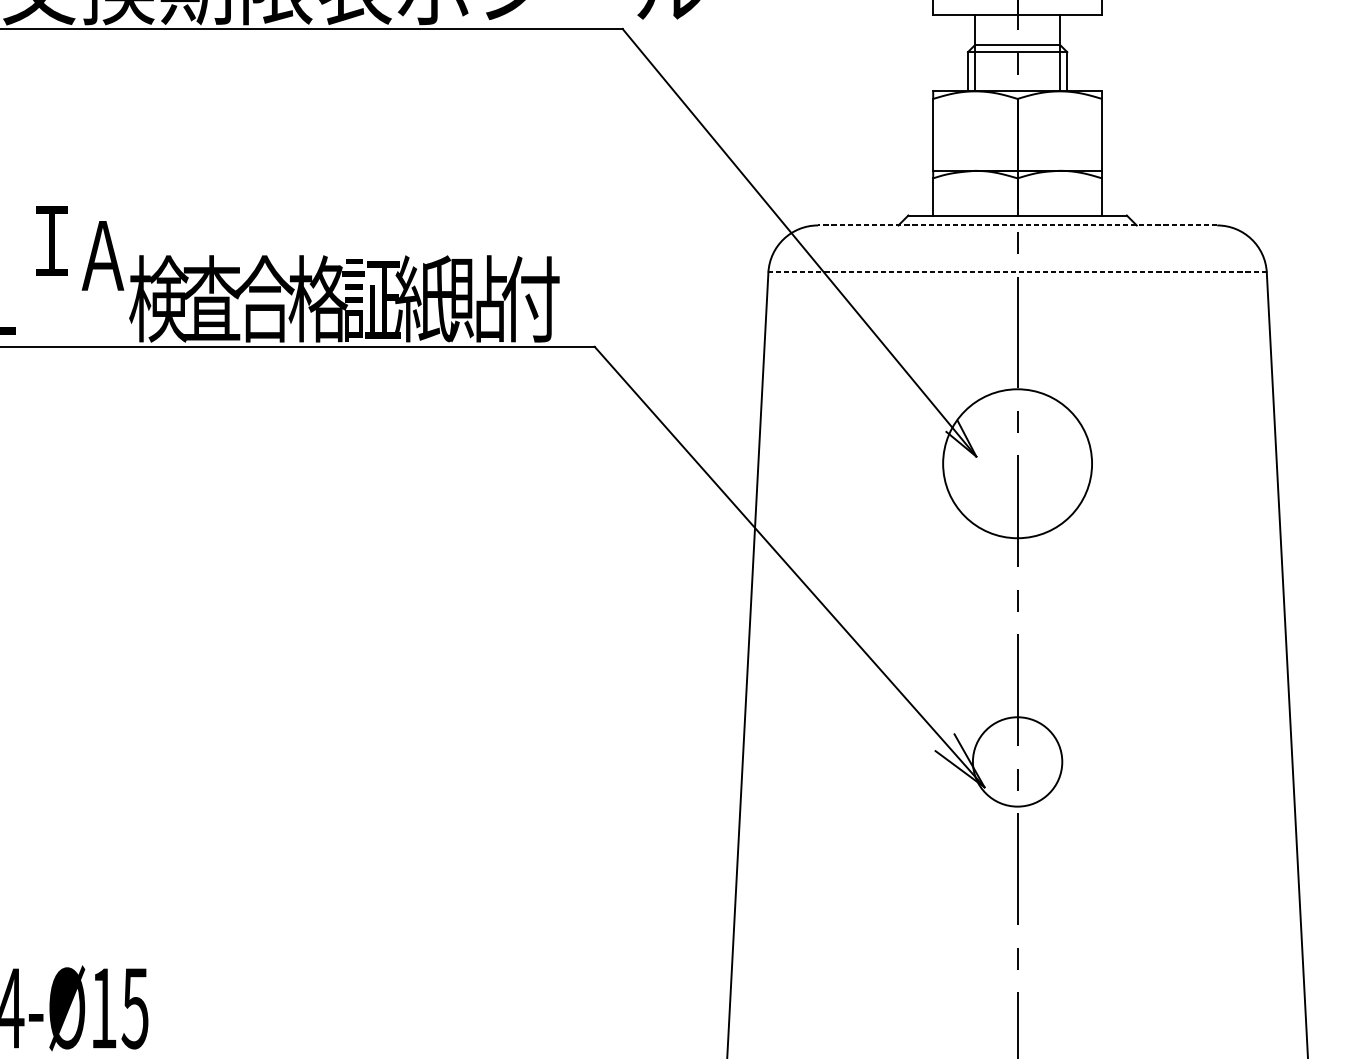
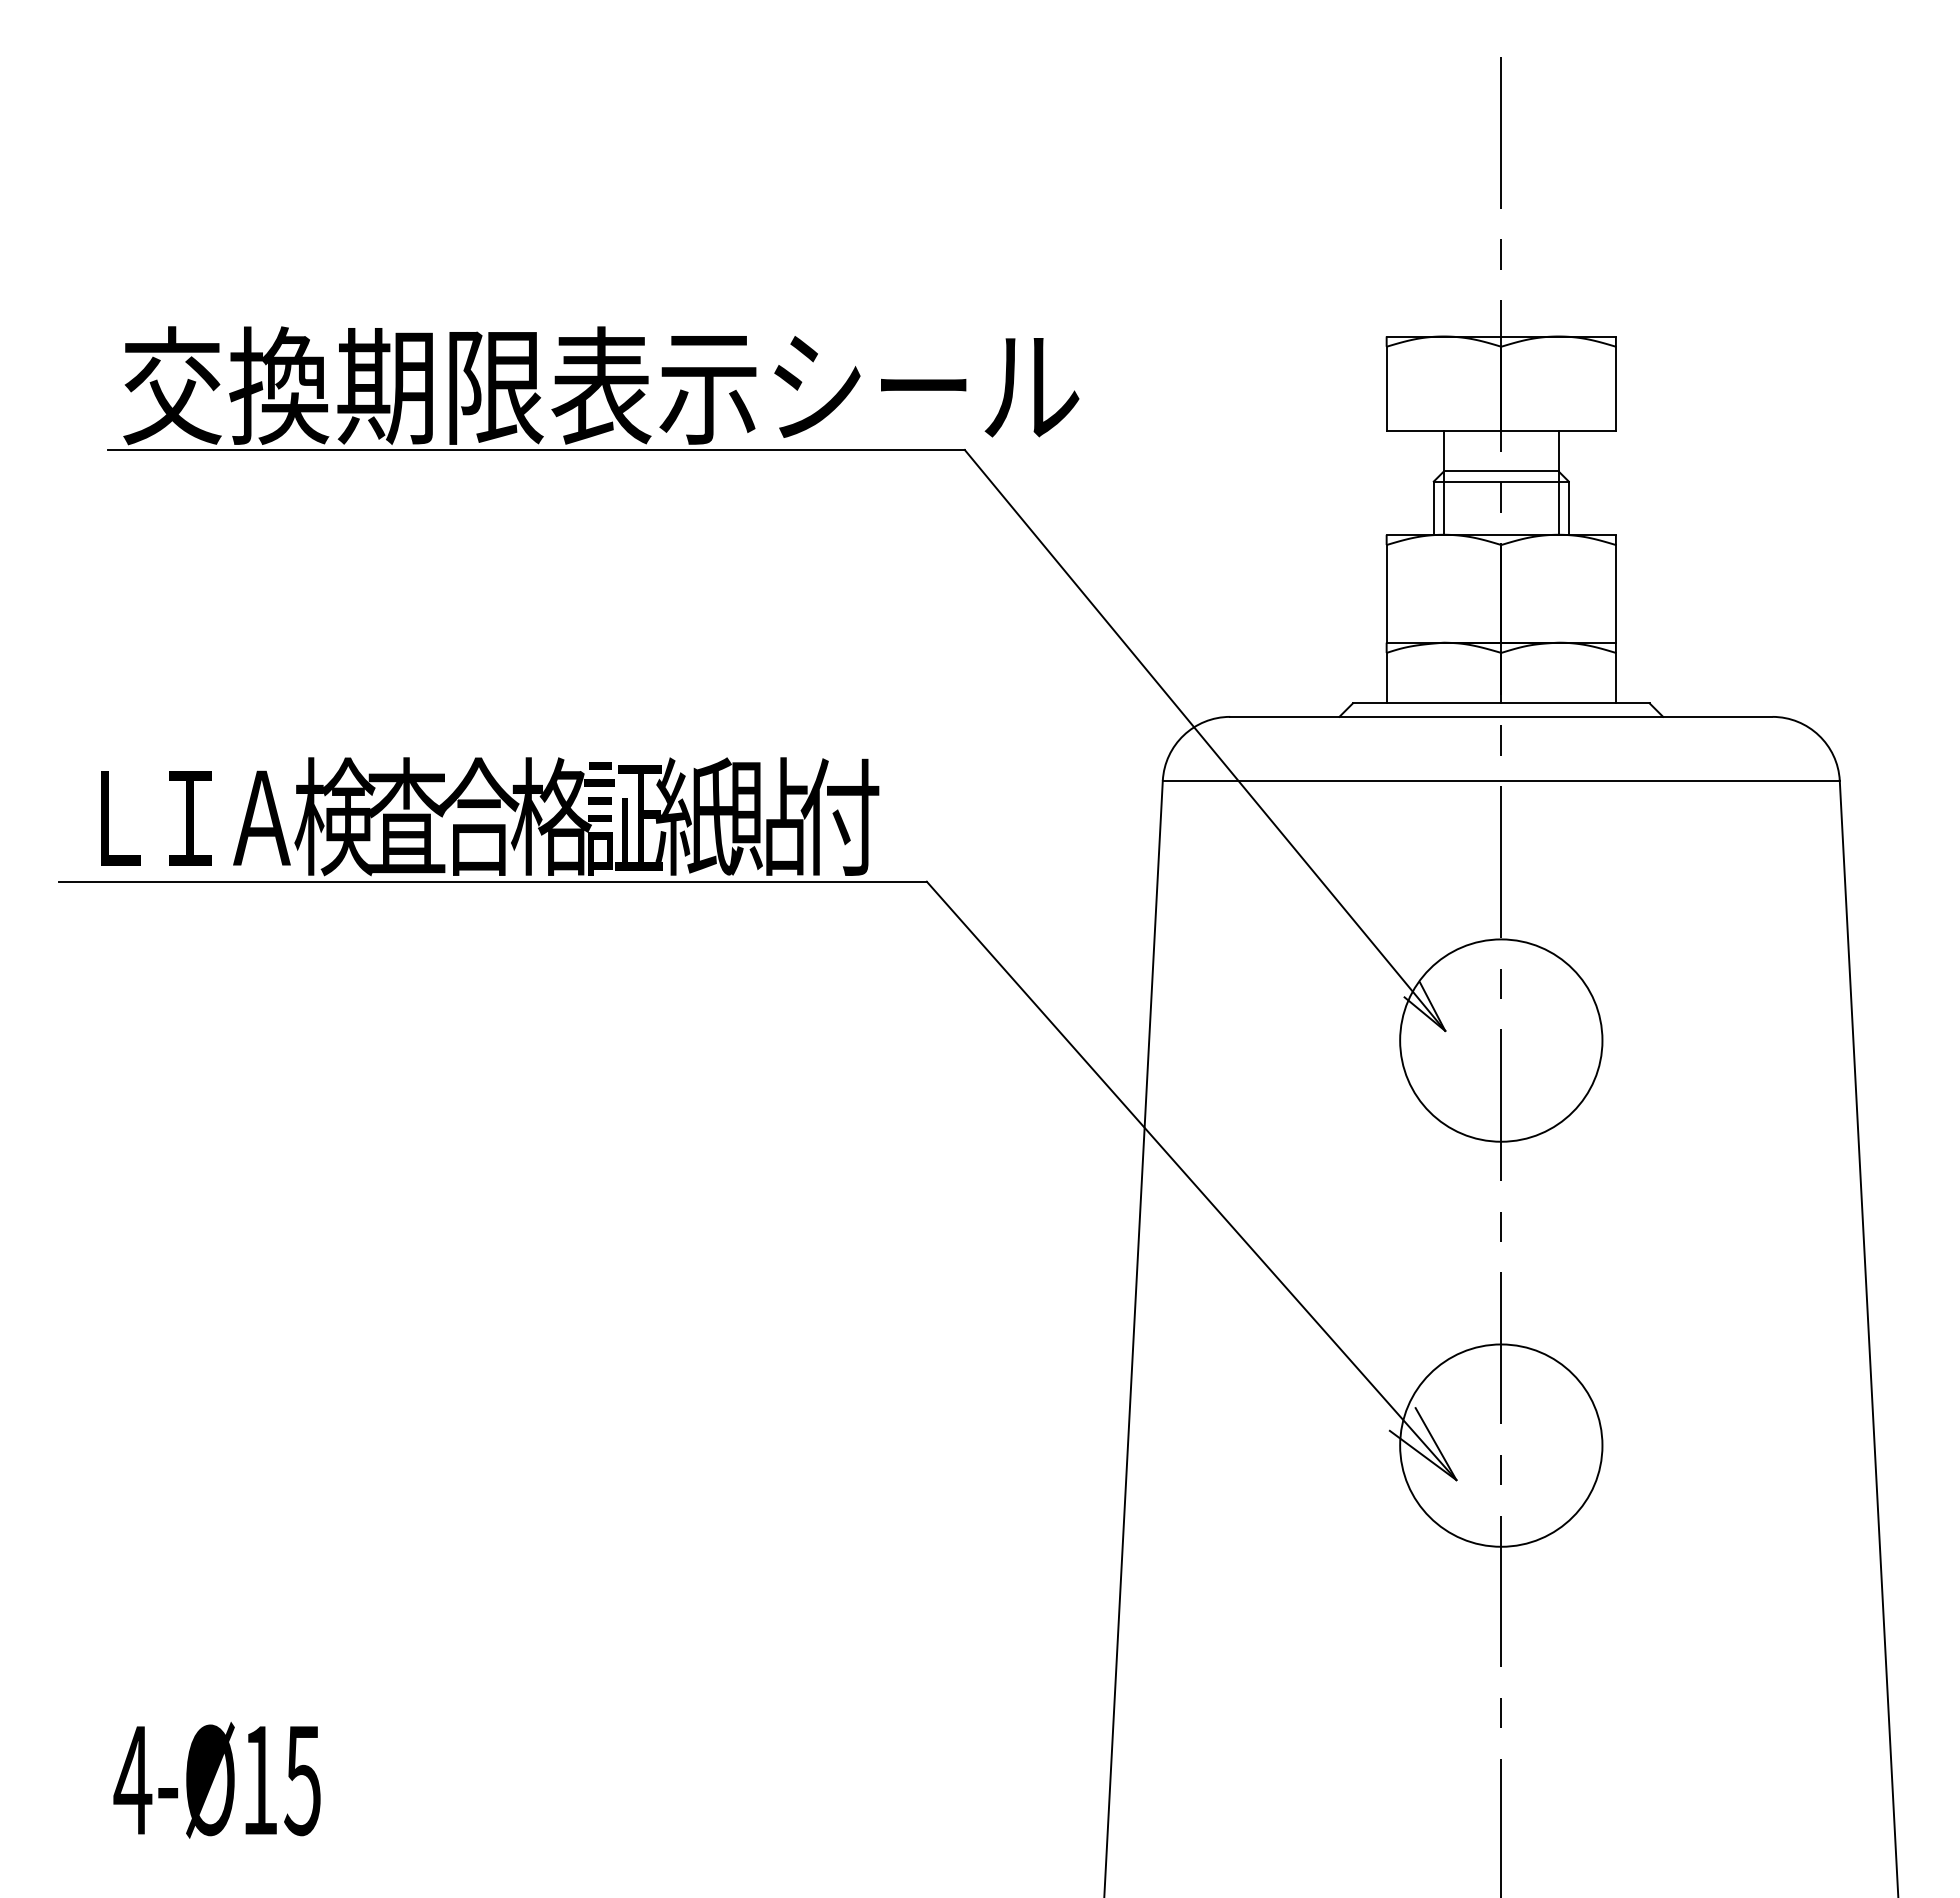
line: (1017, 225) -> (1500, 716), dashed -> solid
text: (52, 241) -> (190, 818), moved
text: (102, 255) -> (261, 817), moved
line: (1017, 272) -> (1500, 780), dashed -> solid
circle: (1017, 761) -> (1501, 1445), size x1.67

